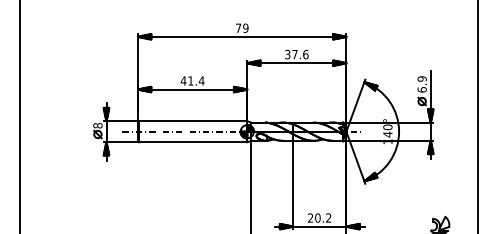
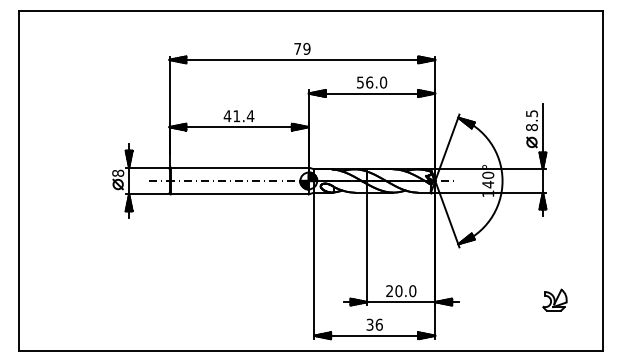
text: (297, 54) -> (372, 82), 37.6 -> 56.0
text: (421, 84) -> (531, 120), 6.9 -> 8.5
text: (328, 218) -> (412, 291), 20.2 -> 20.0

